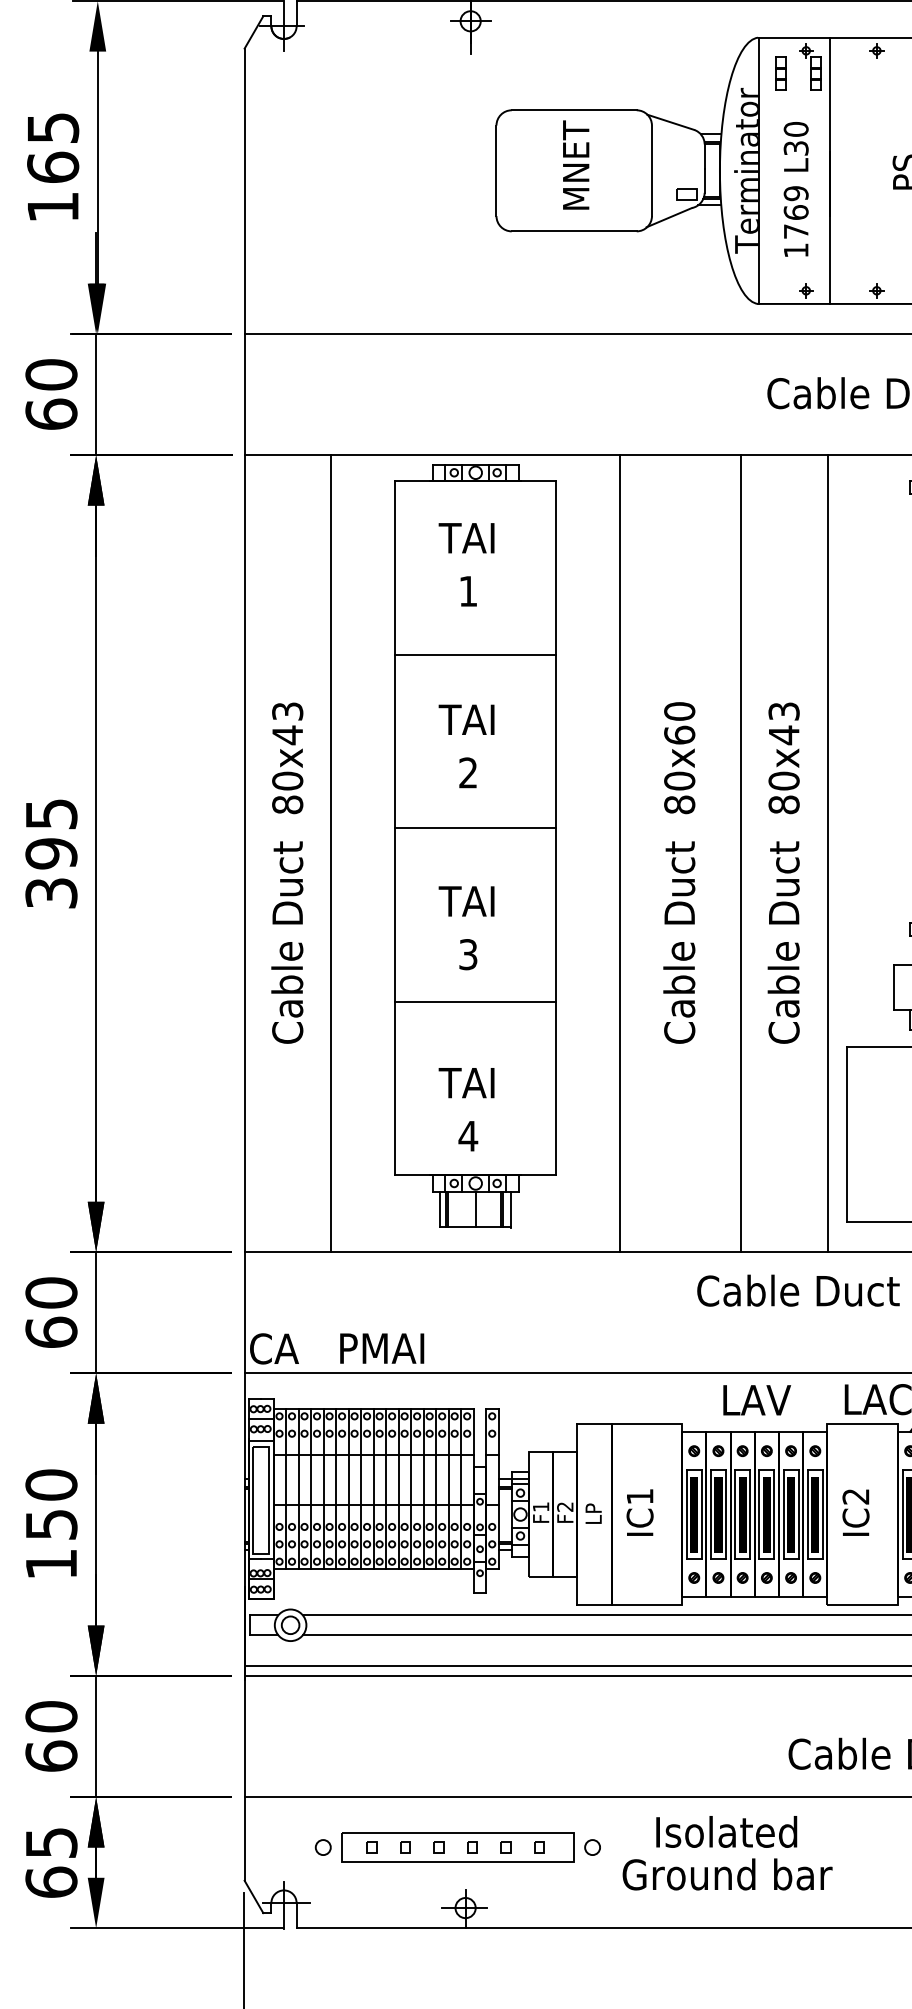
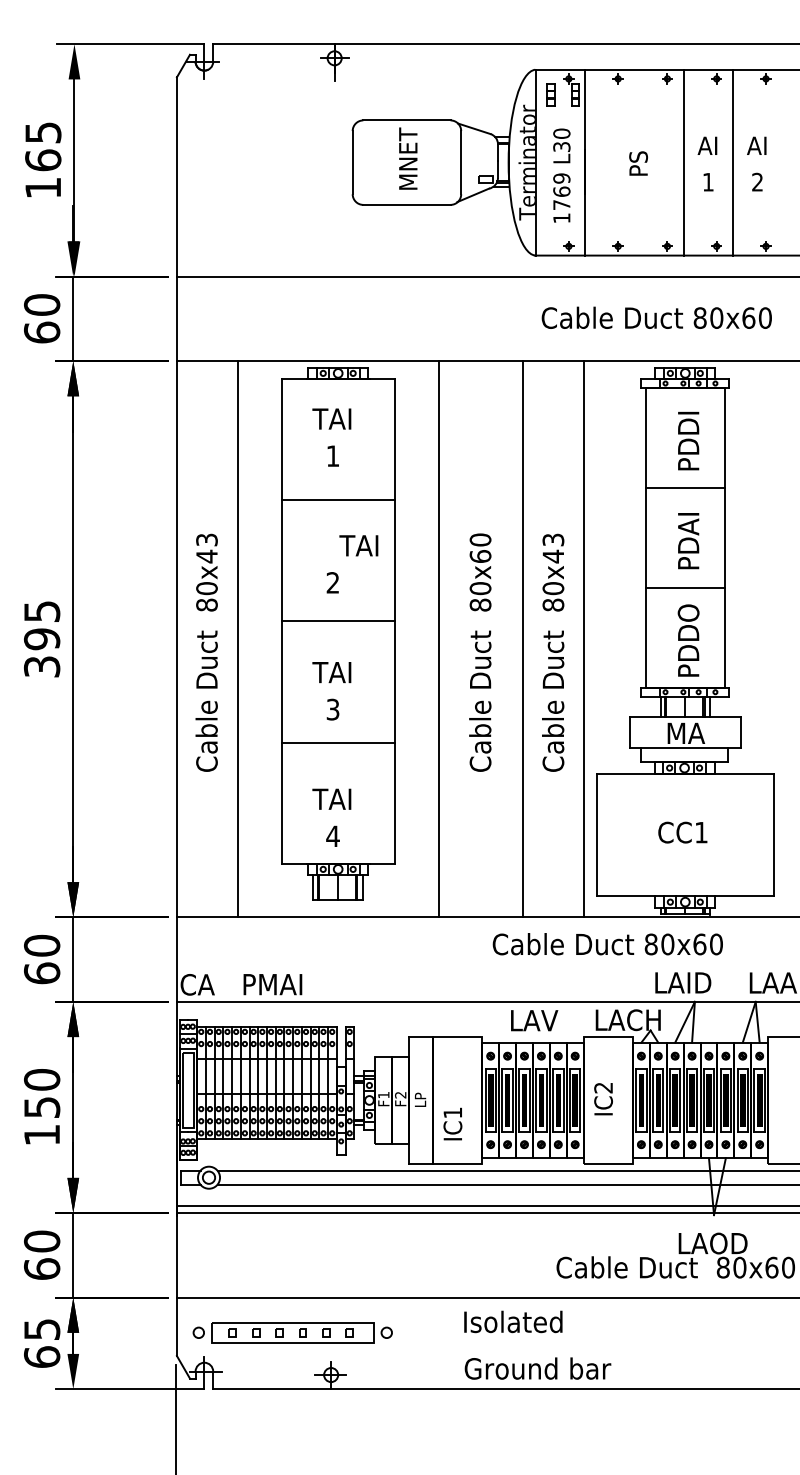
text: (466, 719) -> (358, 545), moved
text: (639, 1511) -> (452, 1123), moved
part: (457, 1847) -> (292, 1332), moved
text: (726, 1874) -> (537, 1368), moved

